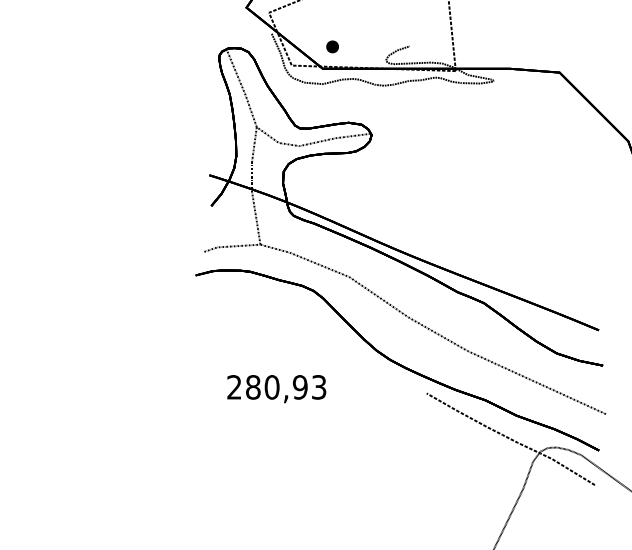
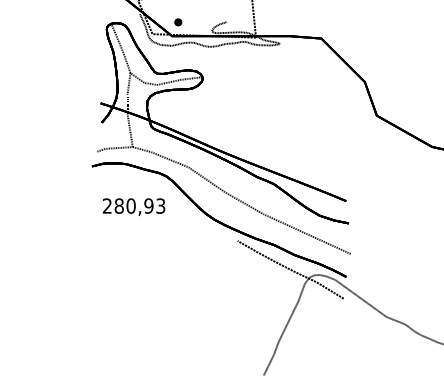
text: (277, 387) -> (134, 206), moved

